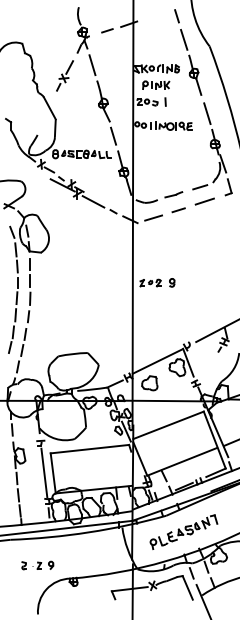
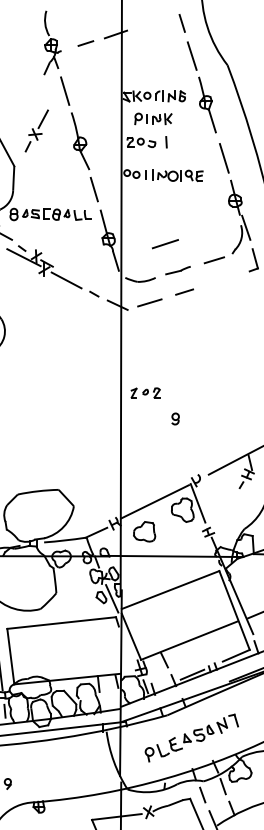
part: (64, 75) -> (36, 130), moved
line: (204, 201) -> (164, 243), moved
part: (172, 282) -> (176, 418), moved

